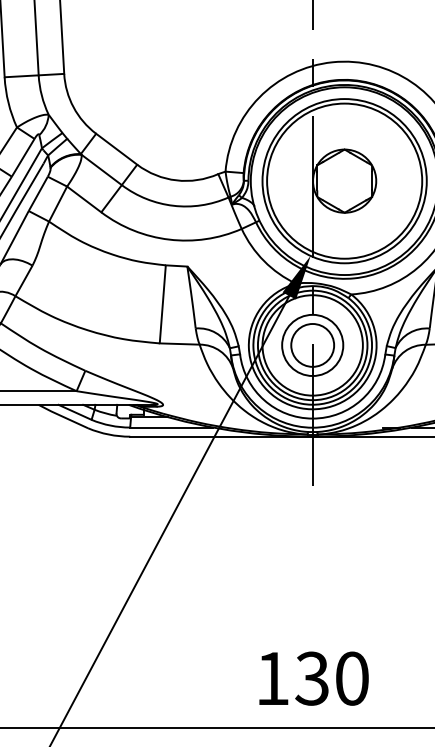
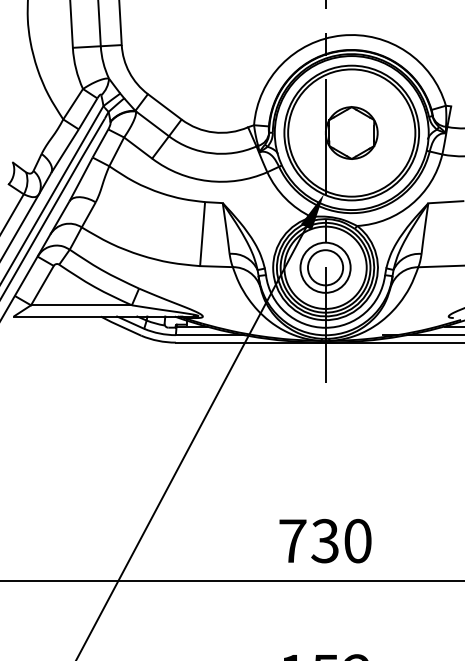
text: (272, 677) -> (292, 540), 130 -> 730

